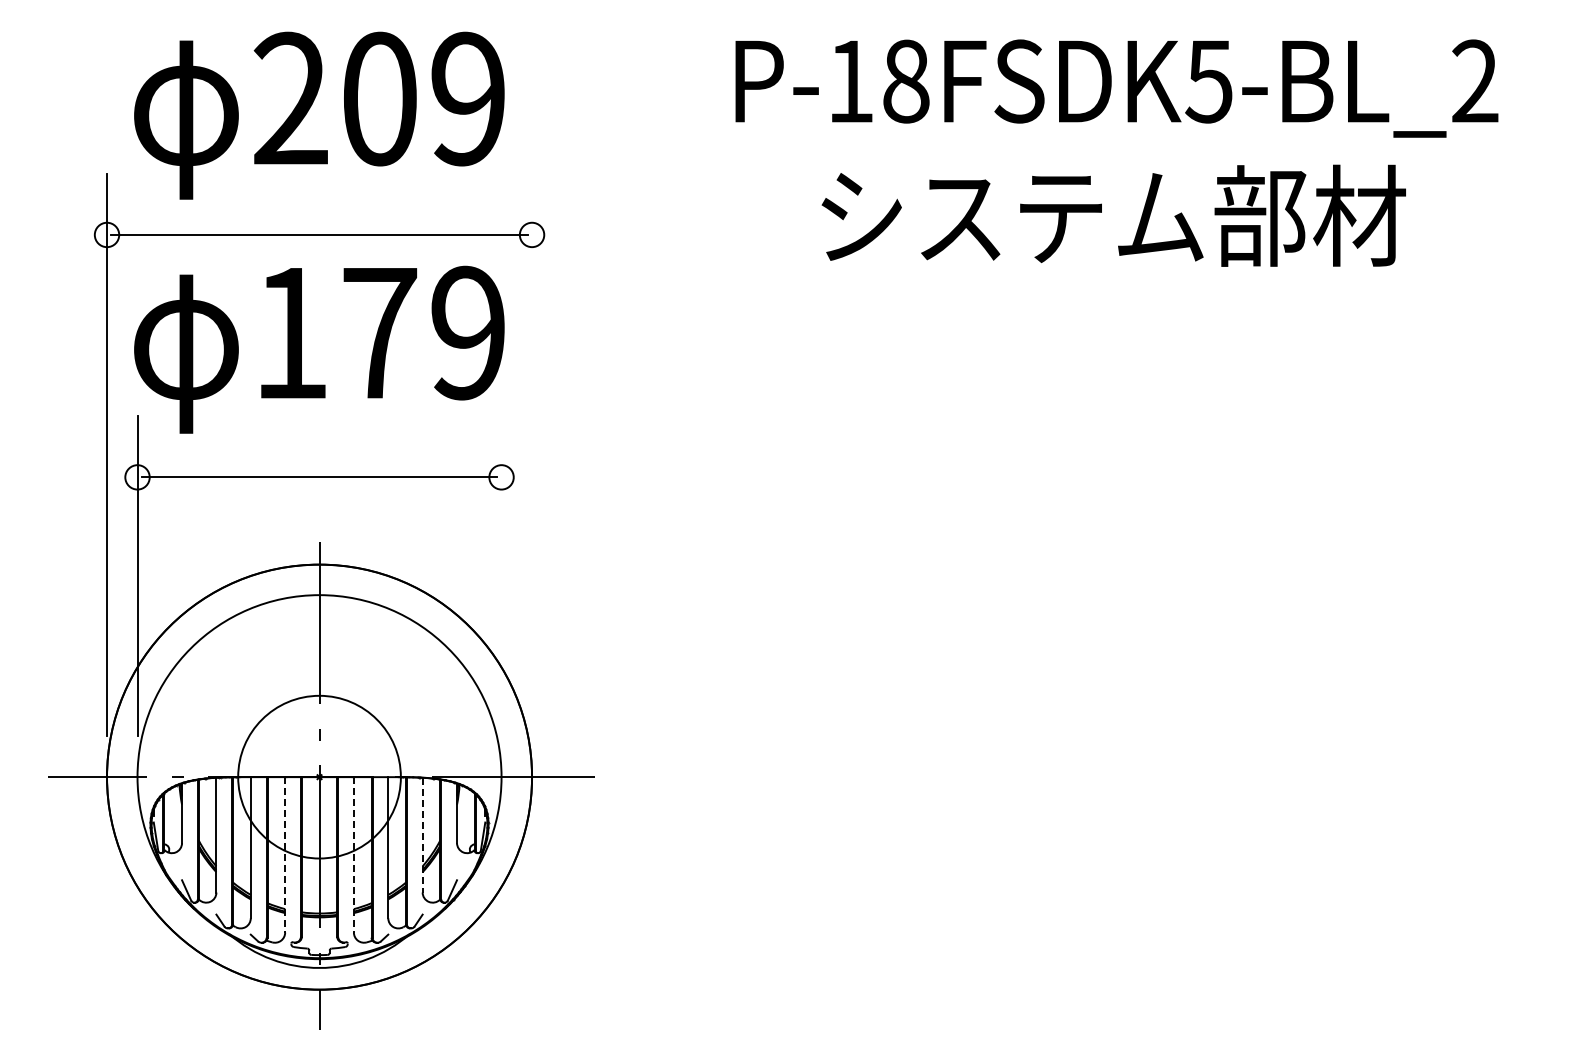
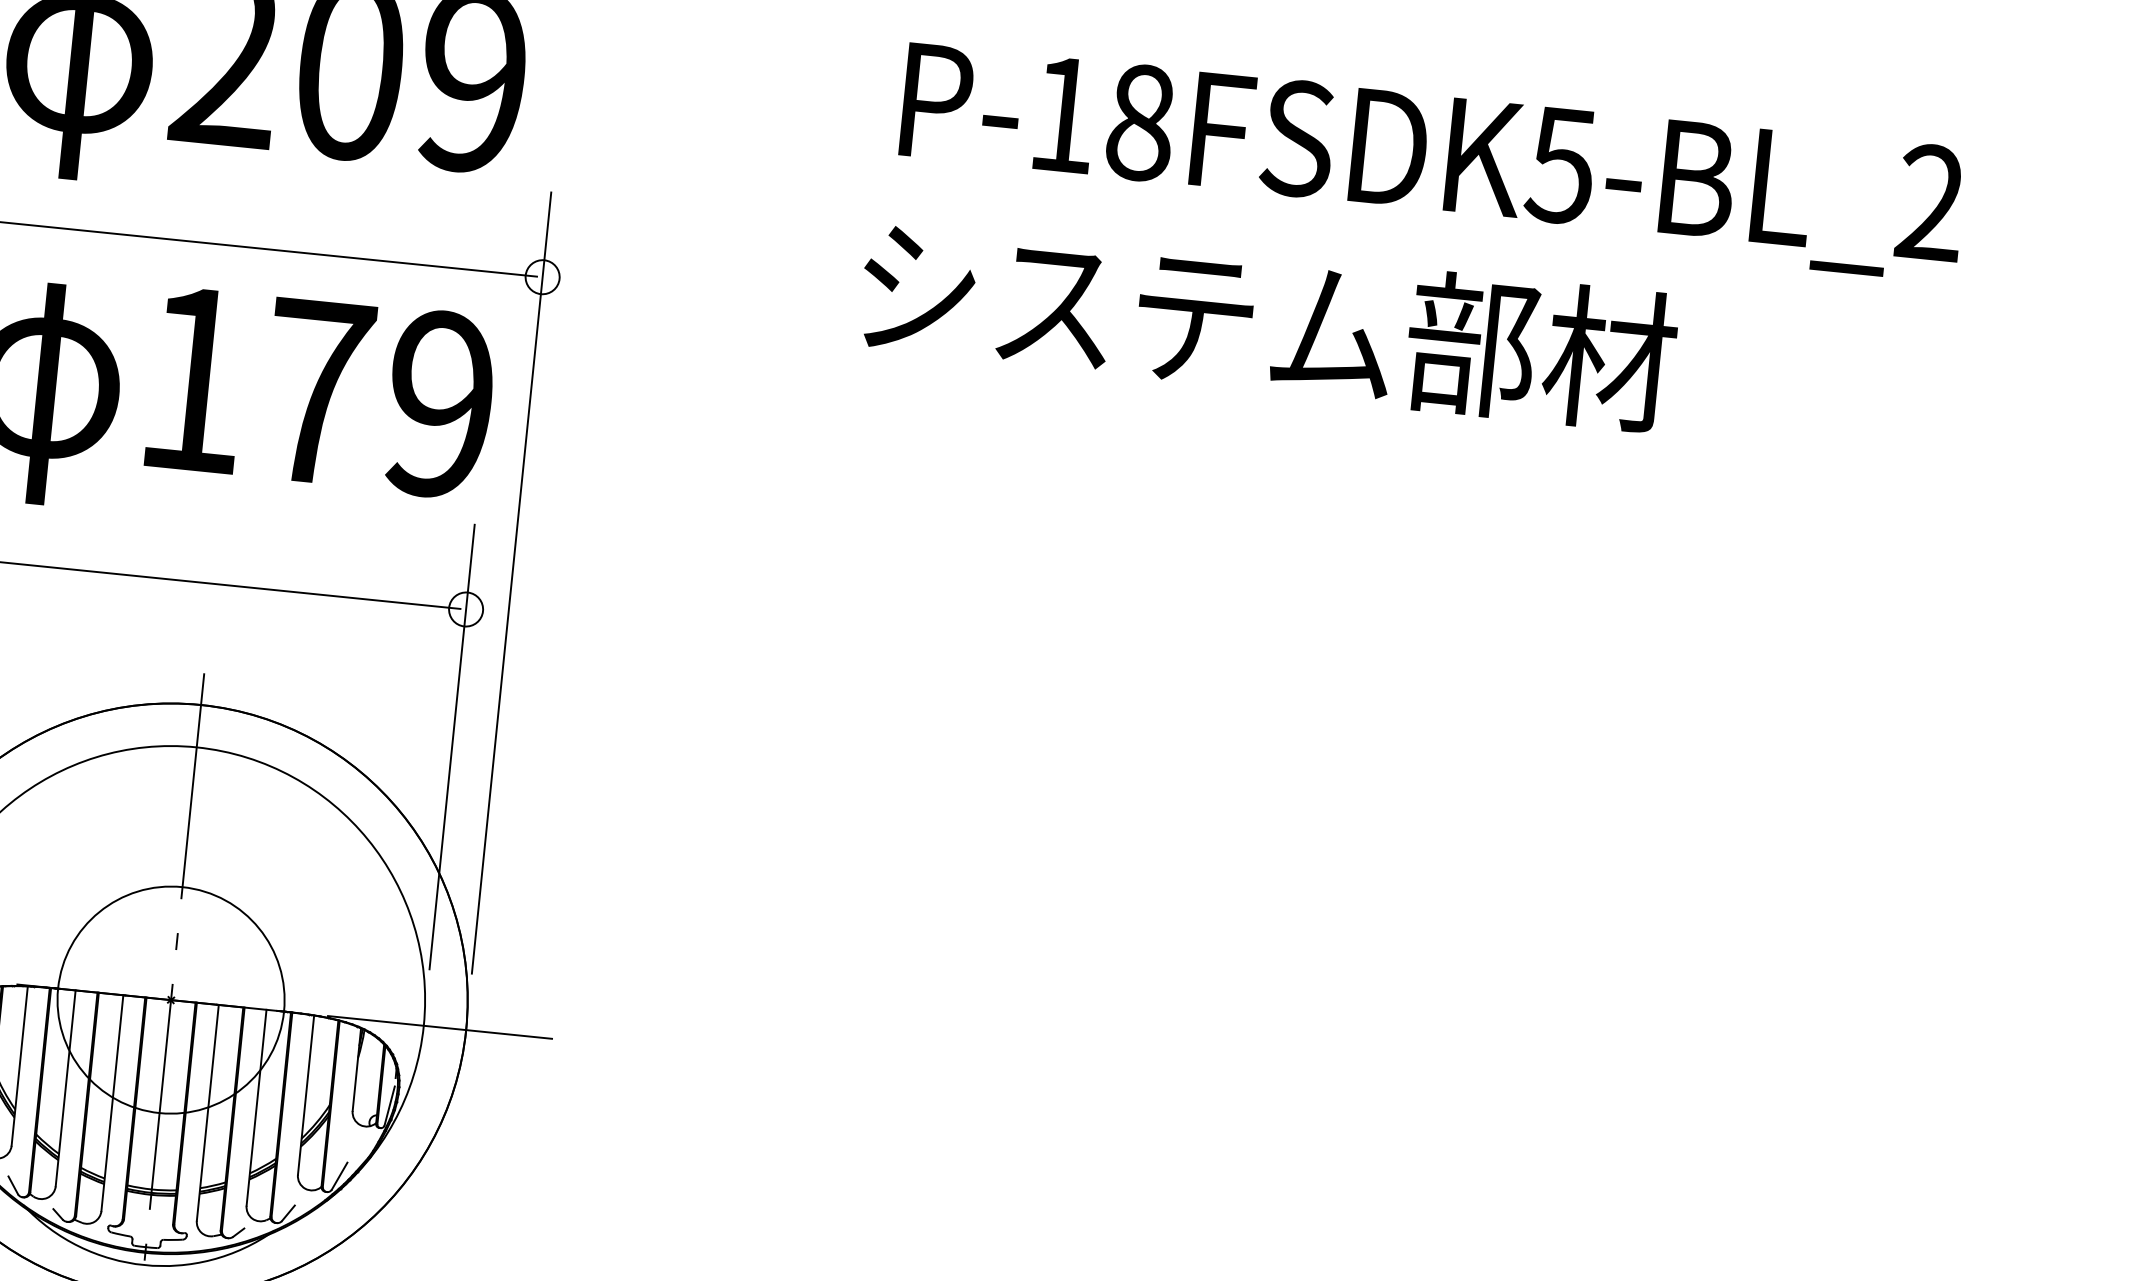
text: (1116, 88) -> (1431, 162), moved
text: (1113, 215) -> (1268, 323), moved
line: (532, 454) -> (512, 582), added
line: (501, 576) -> (452, 747), added
line: (422, 835) -> (305, 1095), dashed -> solid
line: (285, 854) -> (112, 1102), dashed -> solid
line: (353, 854) -> (207, 1112), dashed -> solid

